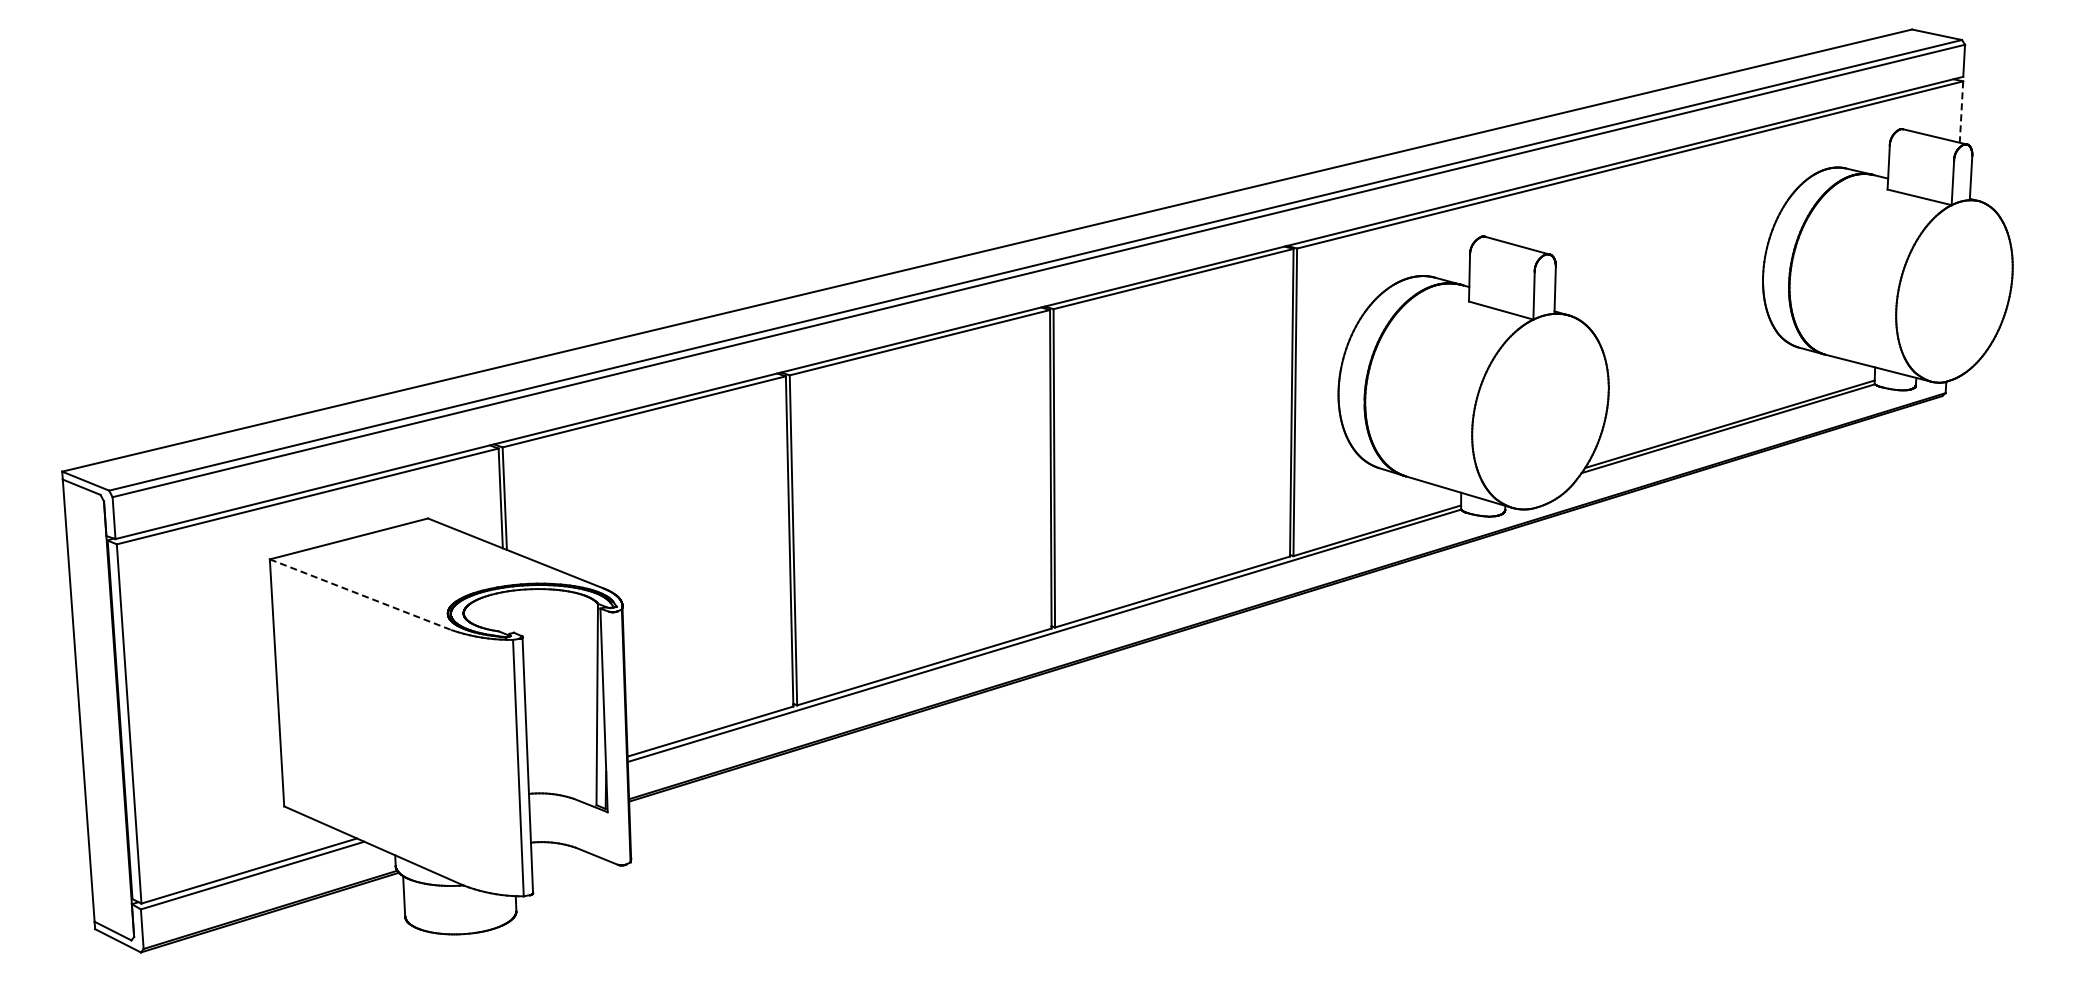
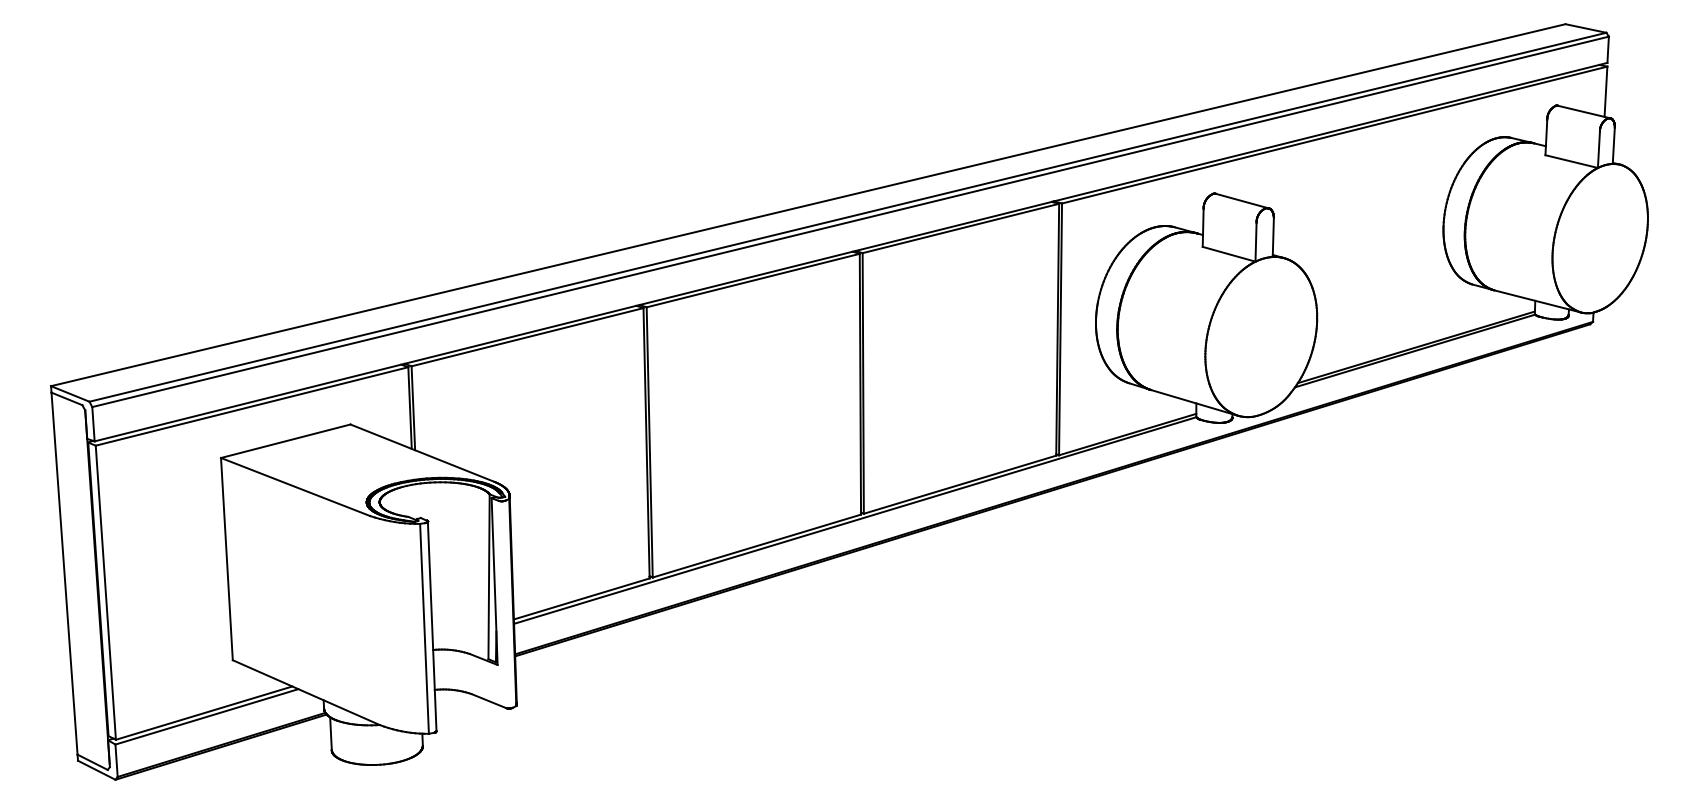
line: (1961, 112) -> (1605, 92), dashed -> solid
line: (360, 594) -> (295, 486), dashed -> solid

